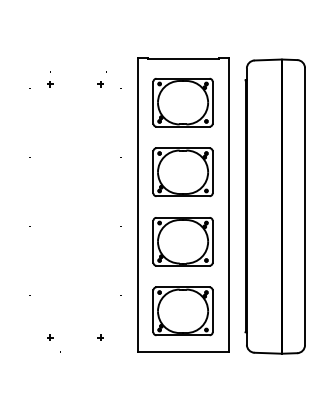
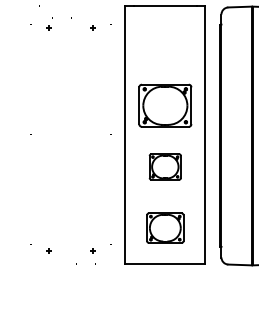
part: (182, 102) -> (164, 44), removed
part: (182, 241) -> (164, 166), size x0.6
part: (182, 311) -> (164, 228), size x0.7

